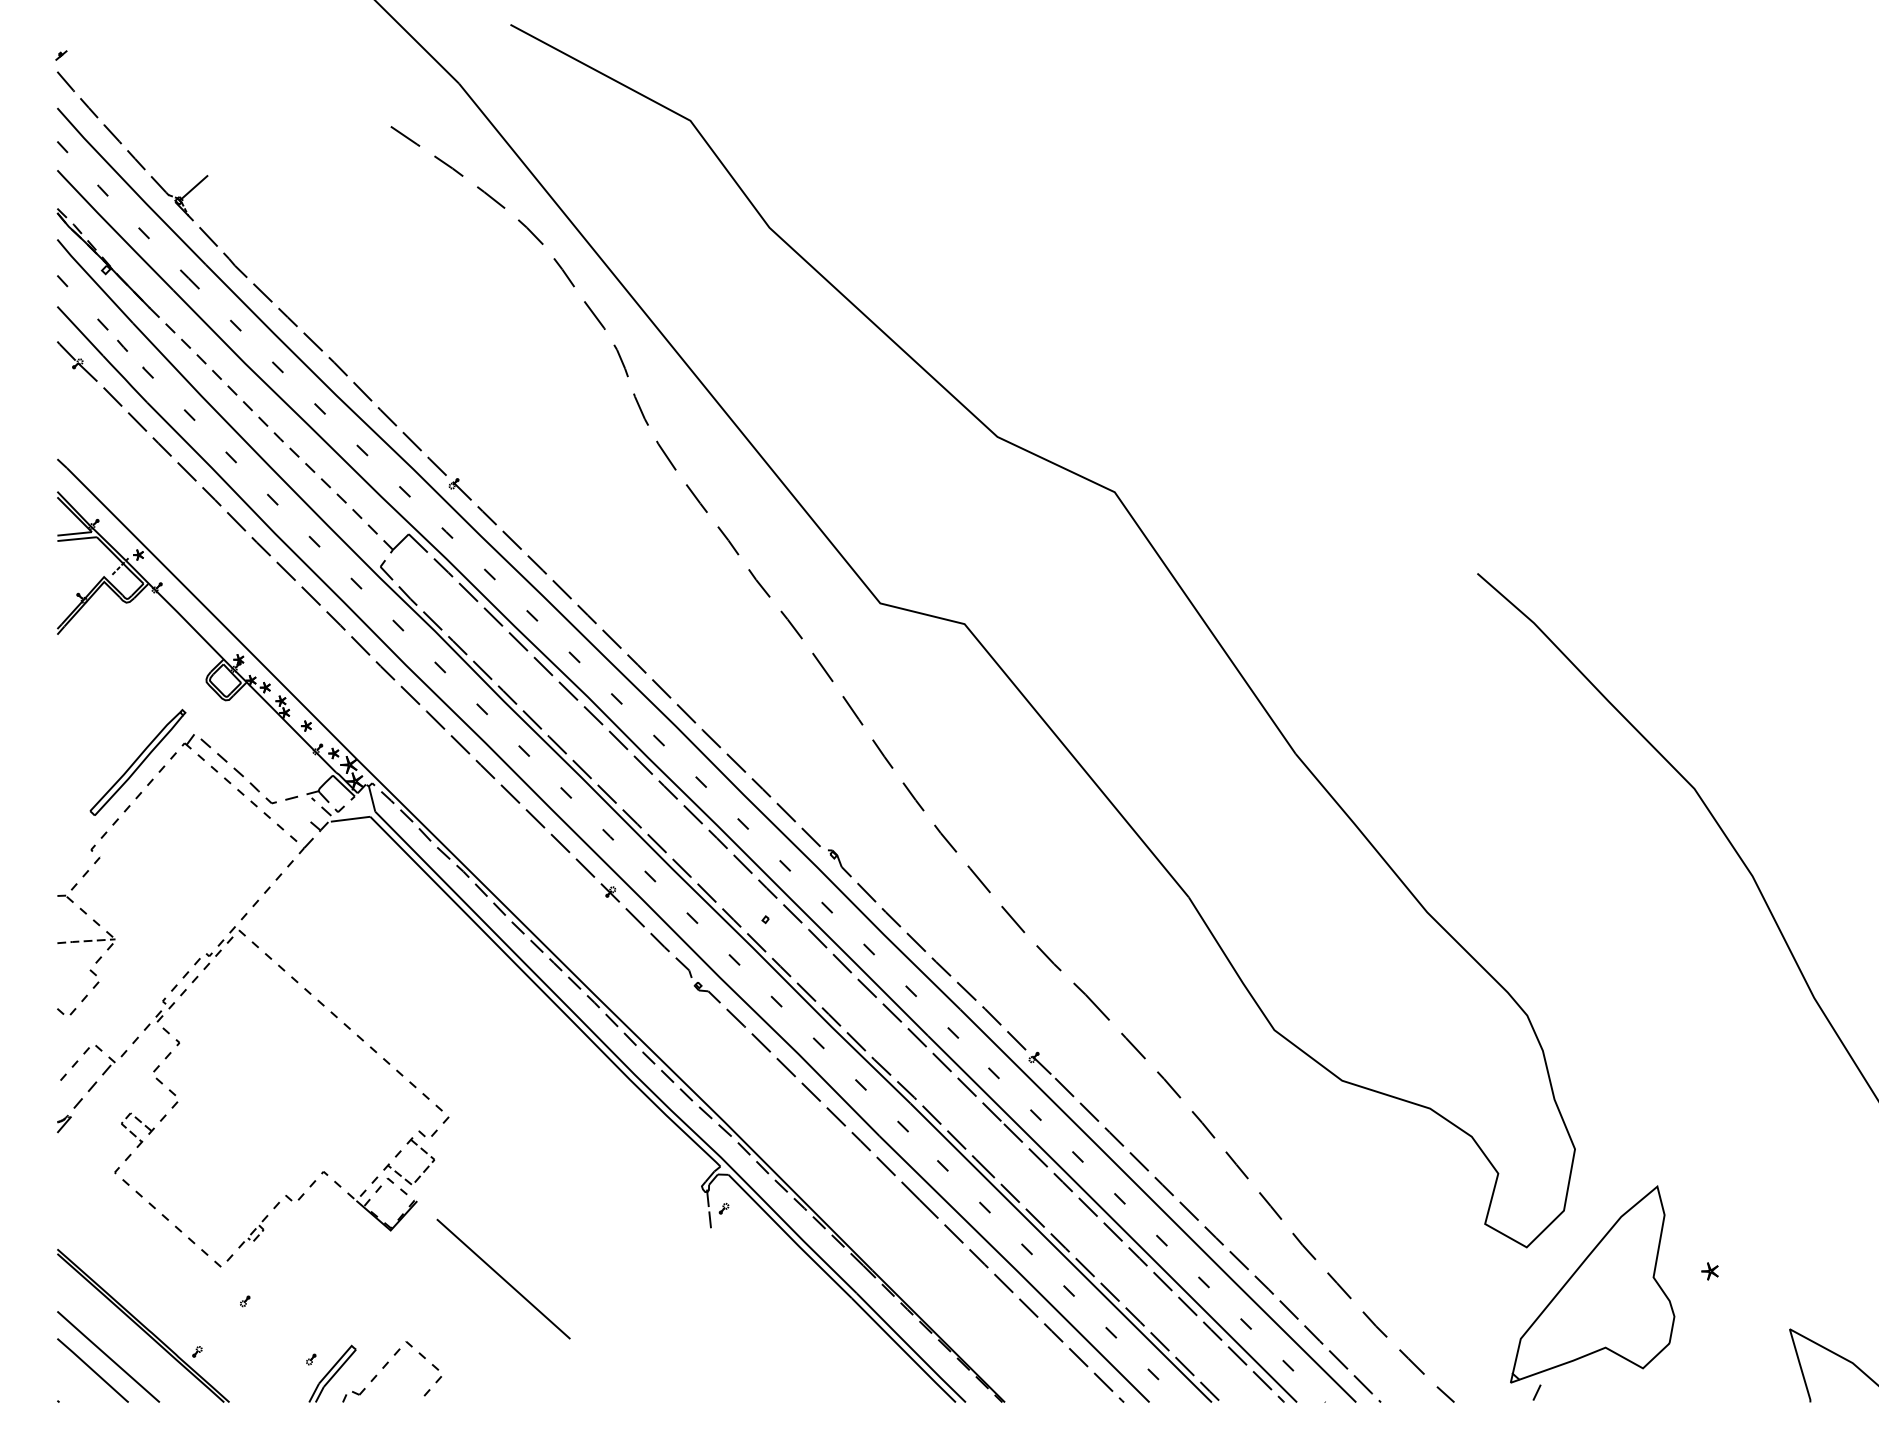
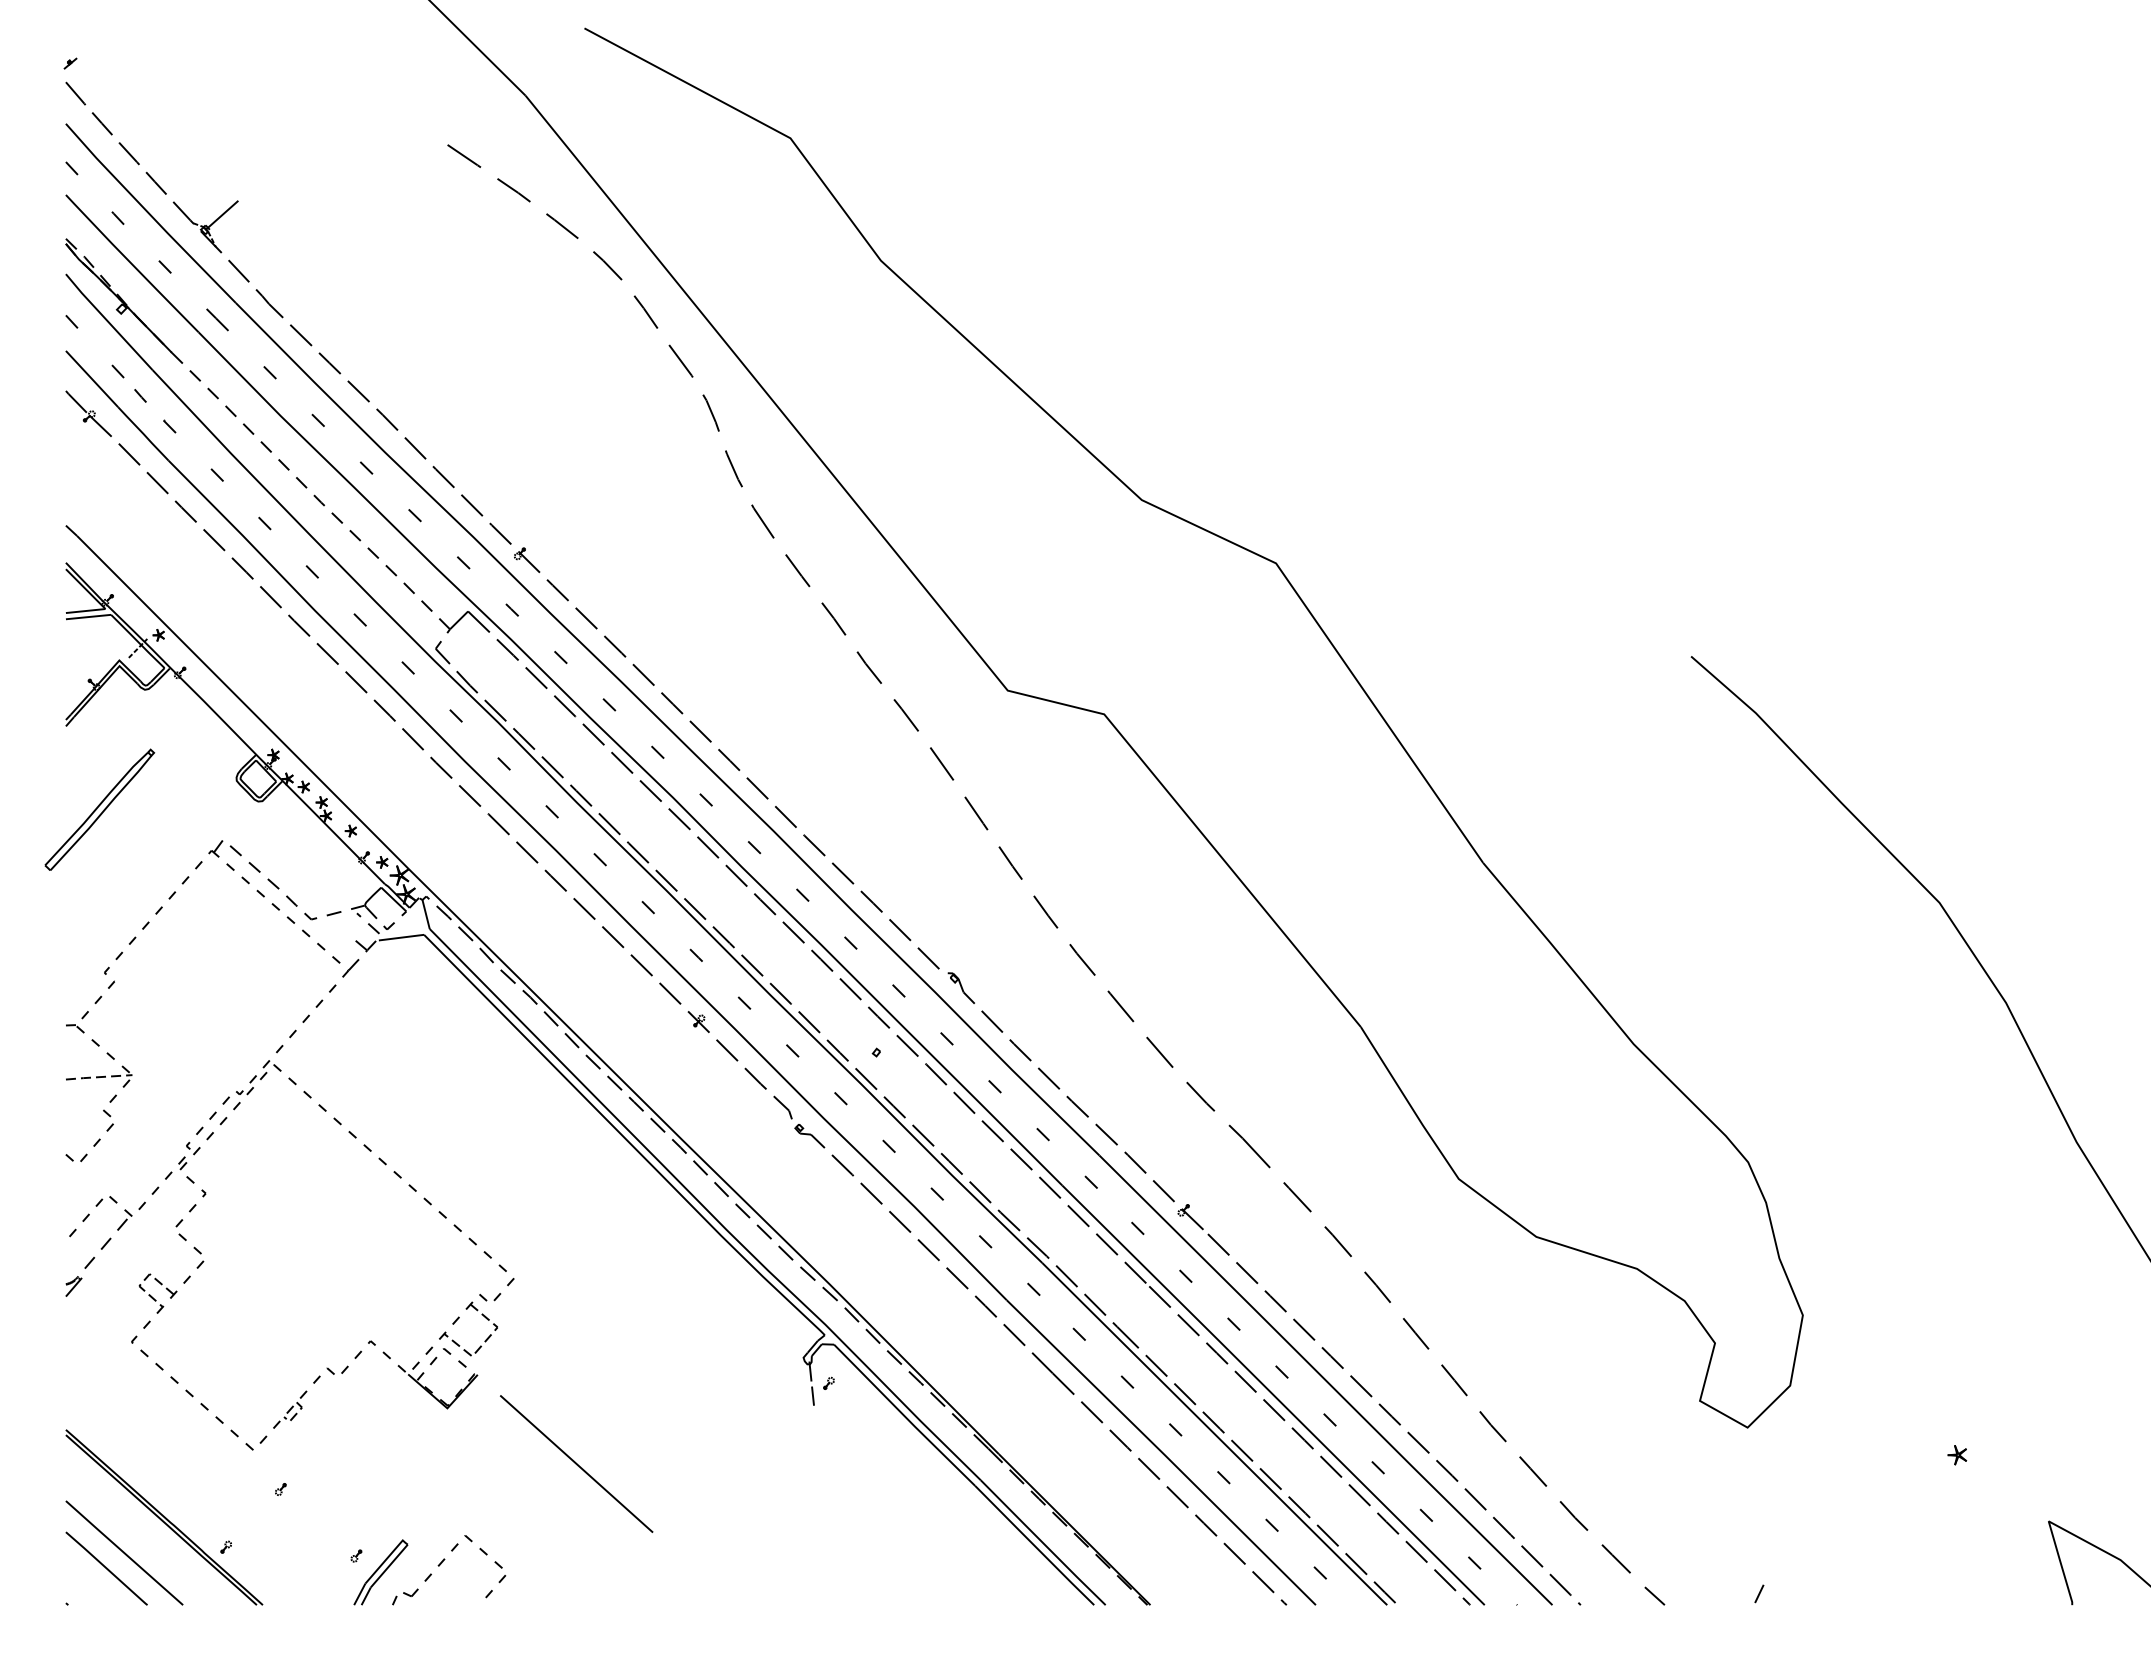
part: (137, 761) -> (99, 808), moved
part: (1592, 1284) -> (1822, 1470), removed

